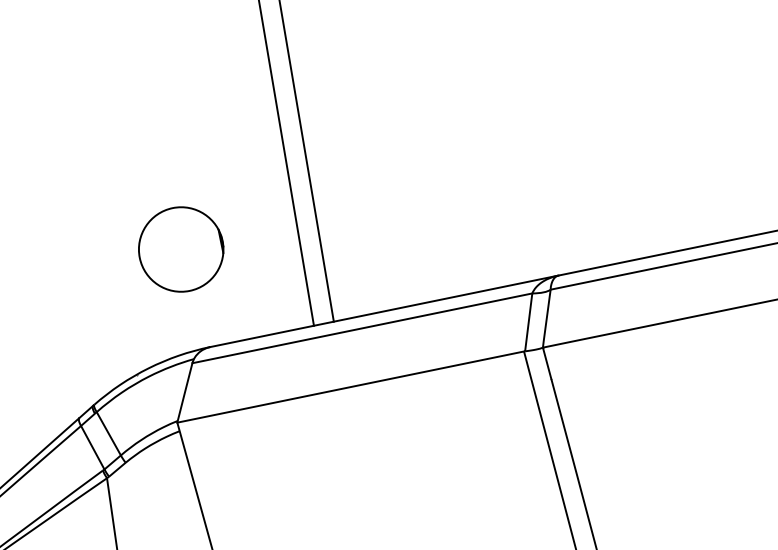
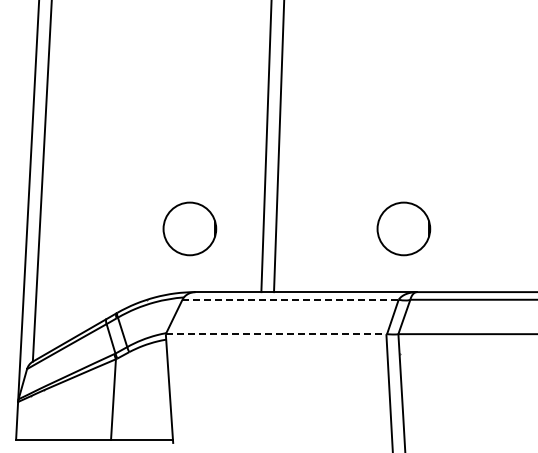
part: (516, 179) -> (403, 228), added
line: (363, 327) -> (291, 299), solid -> dashed
line: (351, 387) -> (276, 334), solid -> dashed

